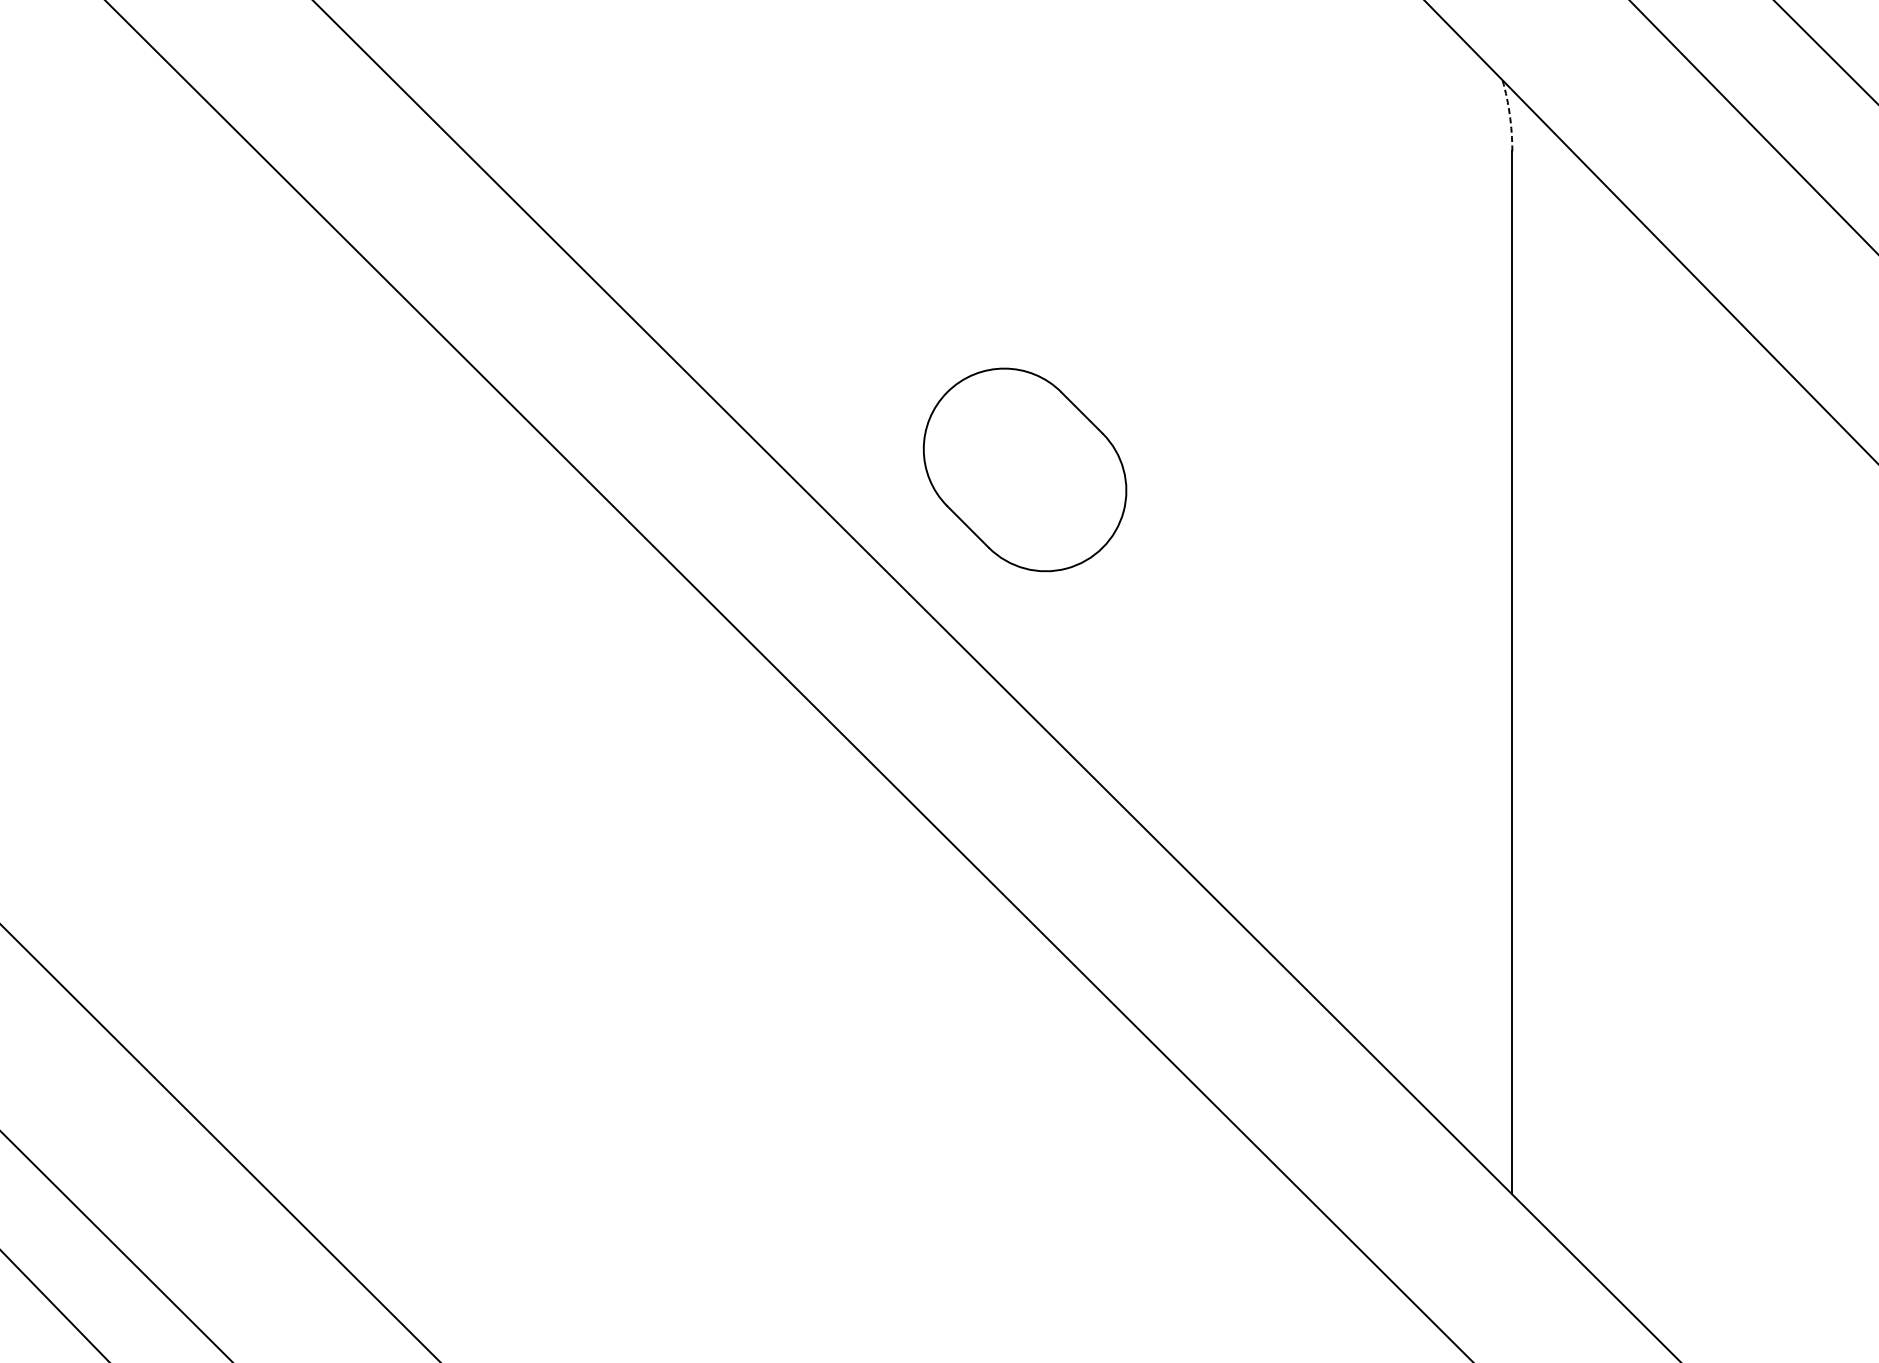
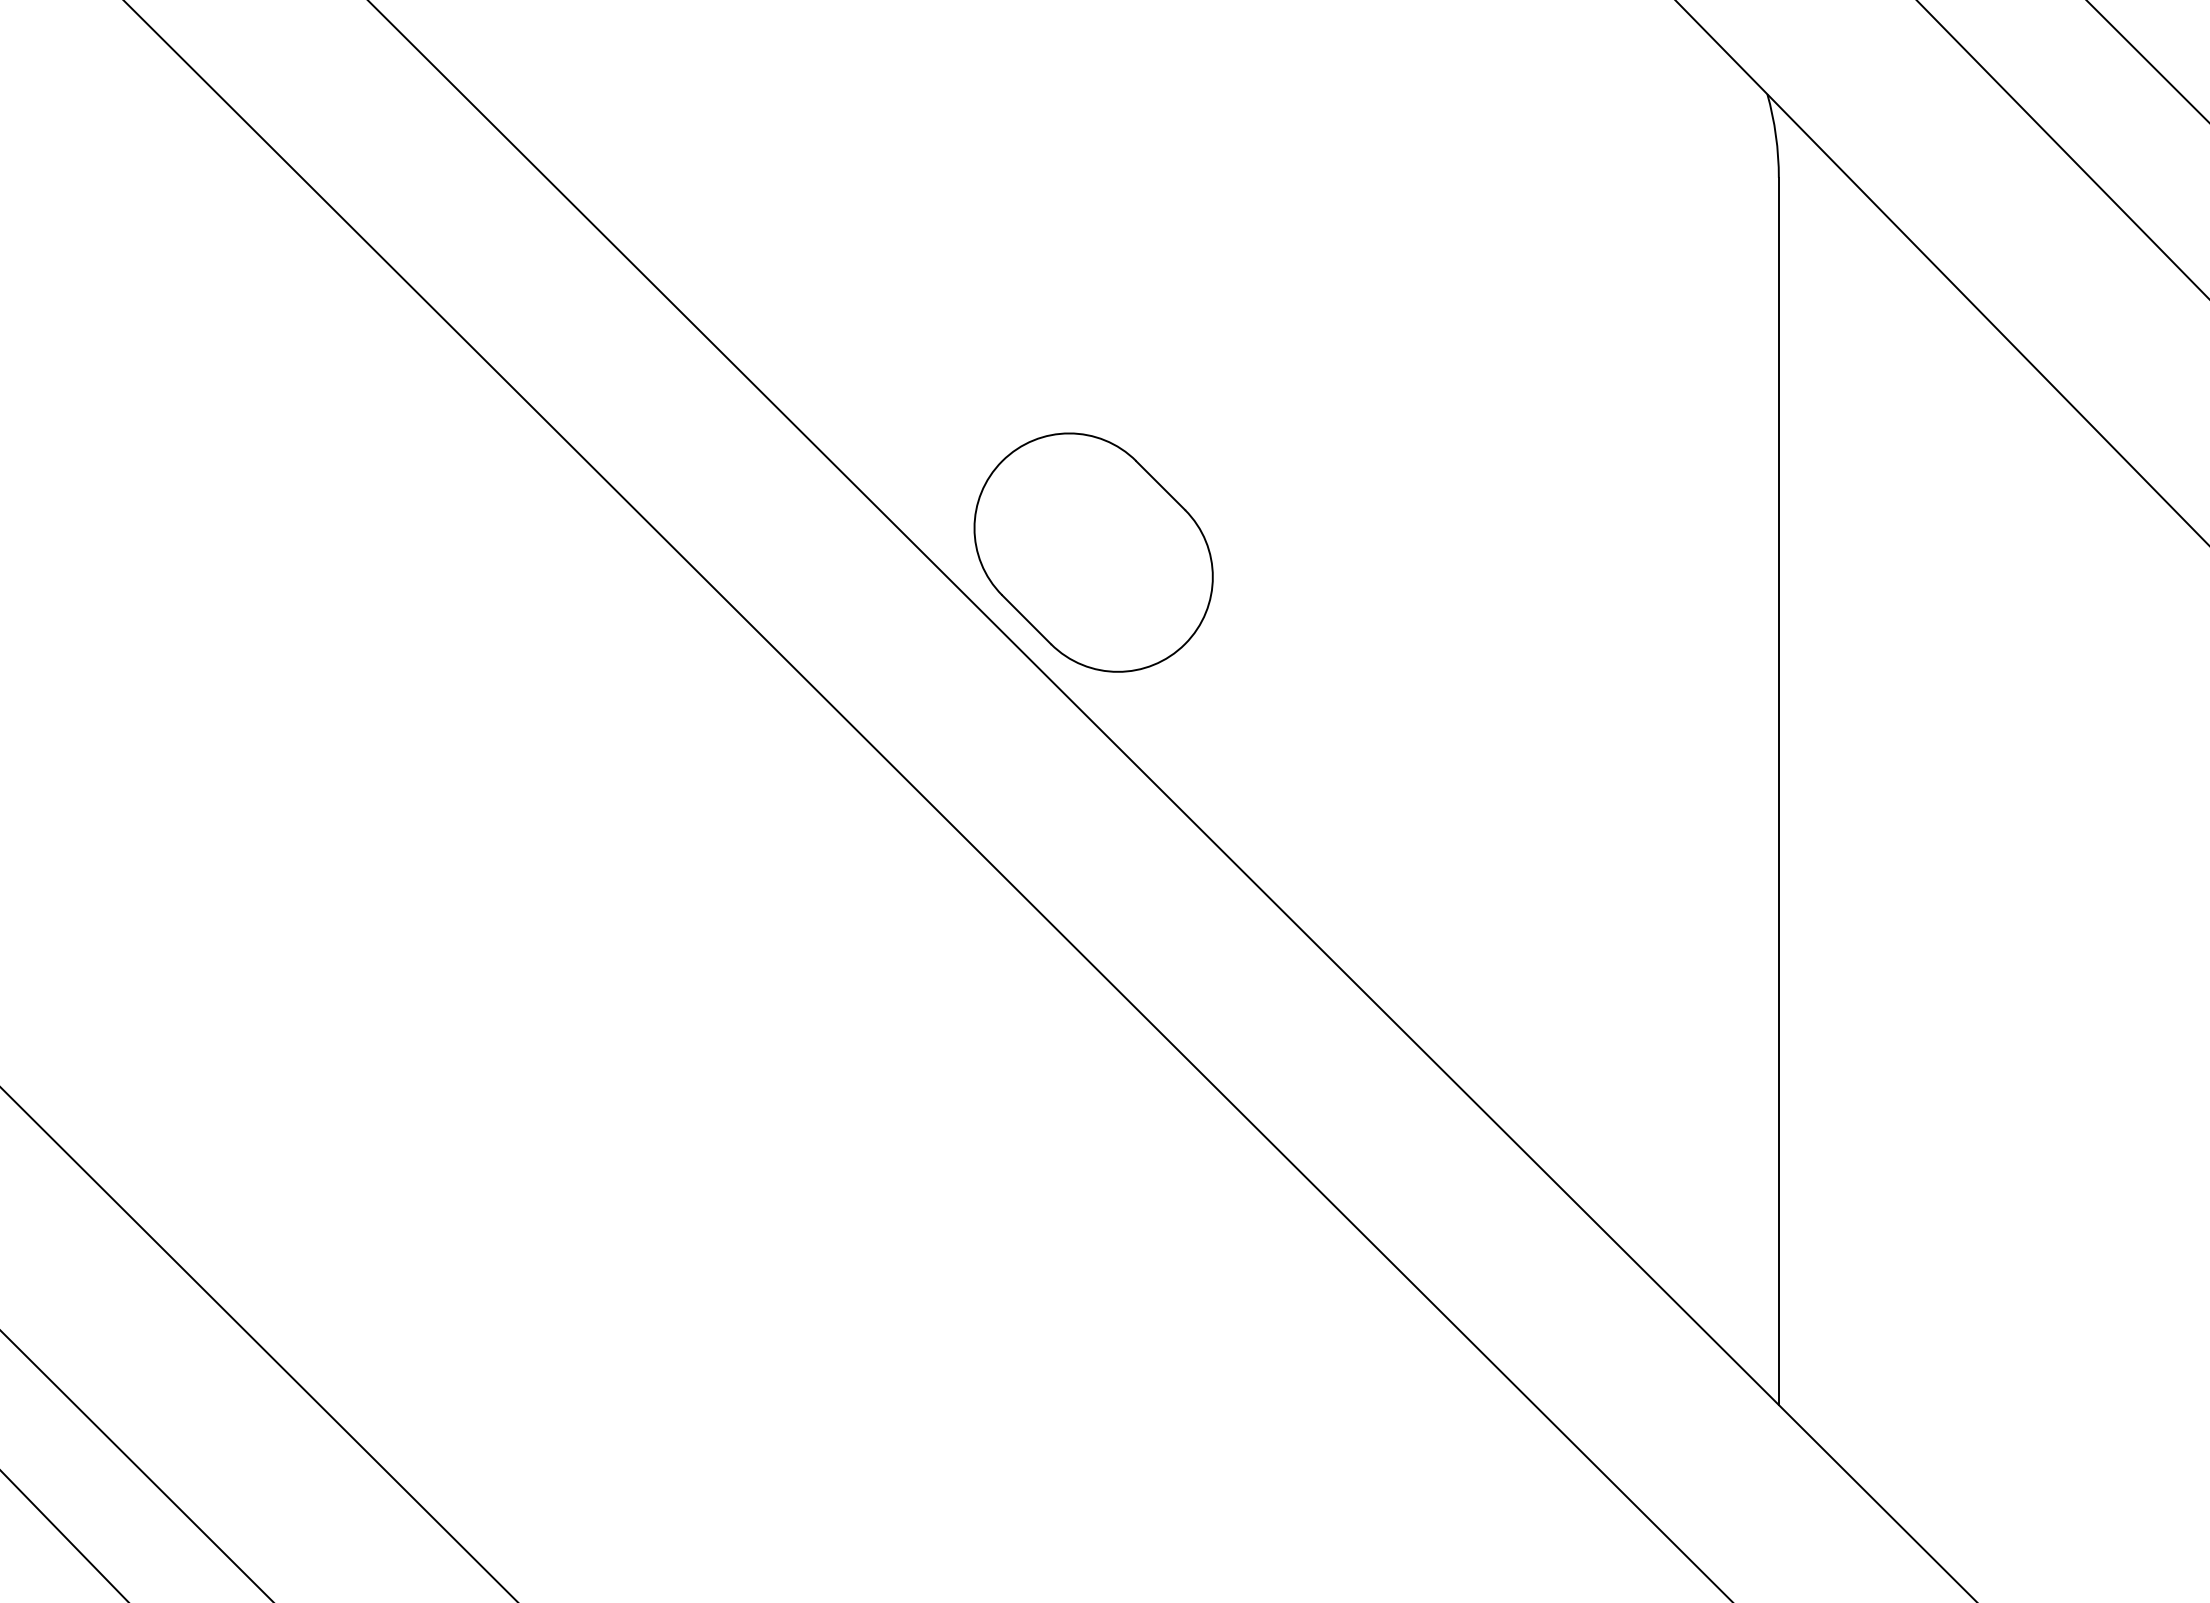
arc: (1509, 115) -> (1775, 135), dashed -> solid
part: (1024, 469) -> (1093, 552), moved

